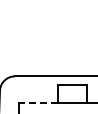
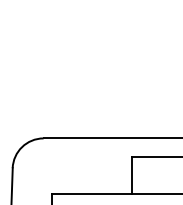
line: (37, 103) -> (90, 194), dashed -> solid

